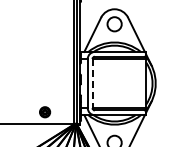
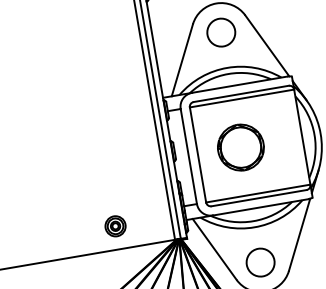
line: (92, 83) -> (198, 154), dashed -> solid
part: (114, 83) -> (240, 147), added

